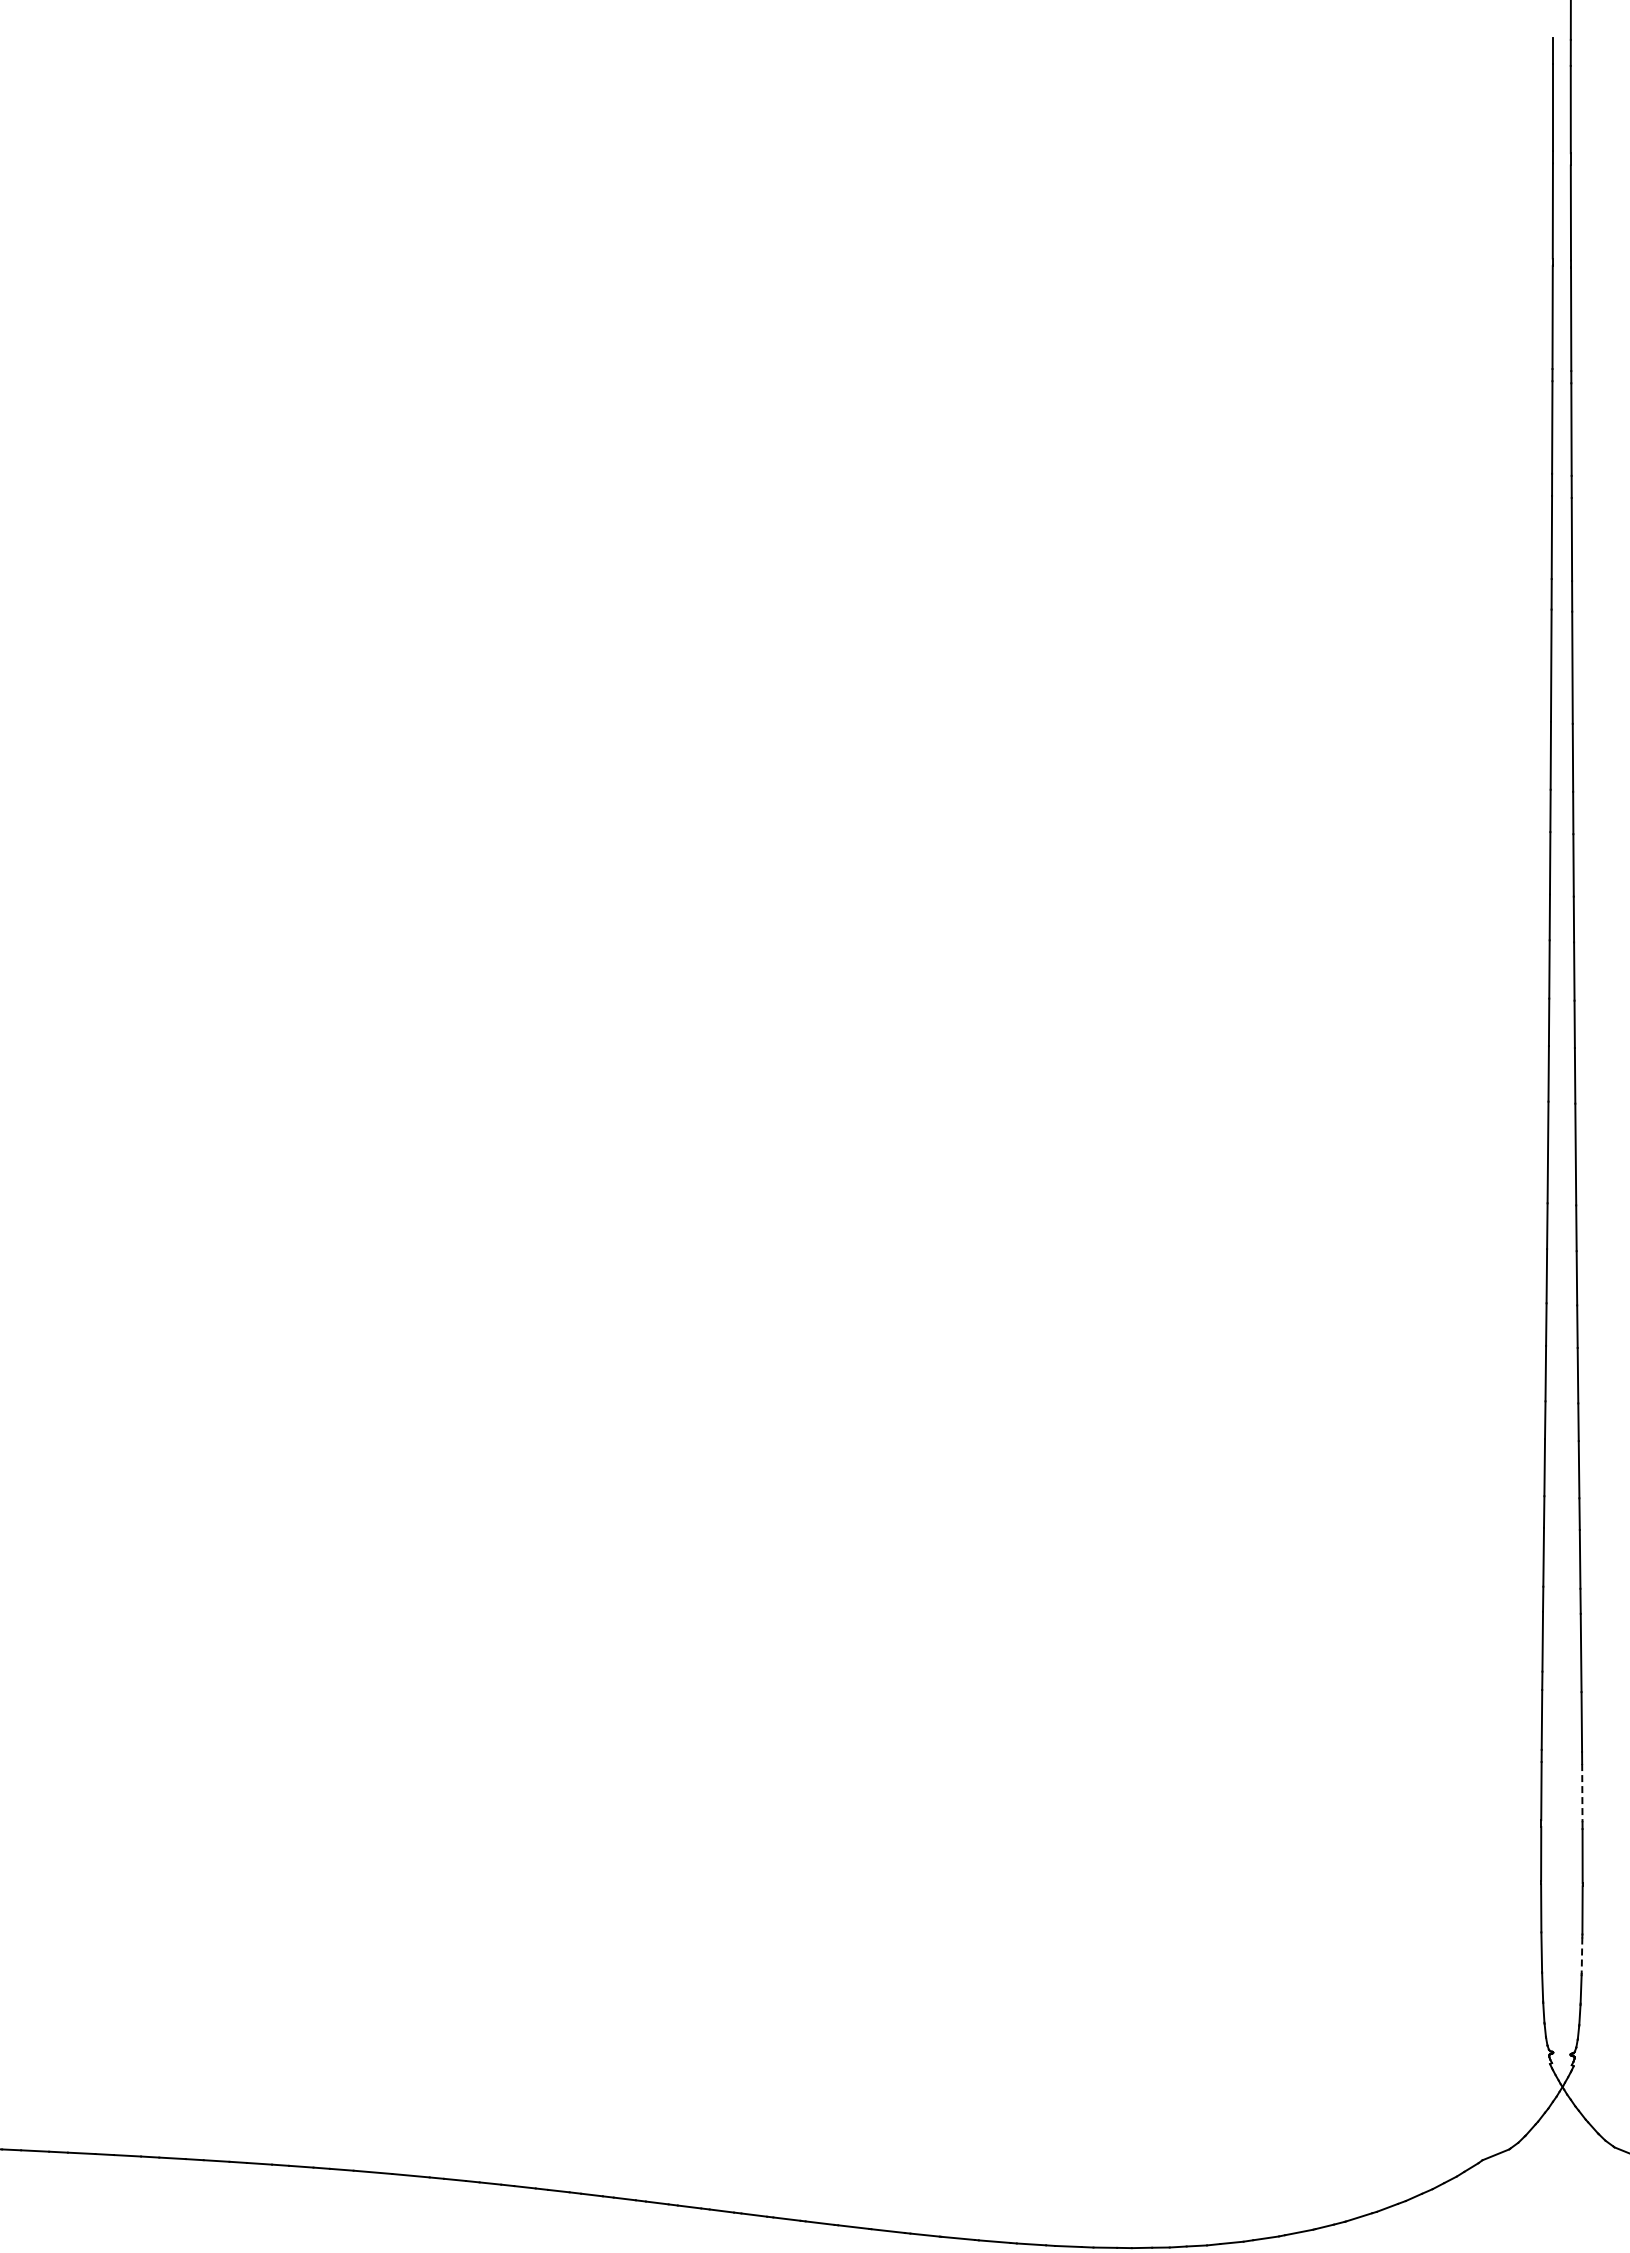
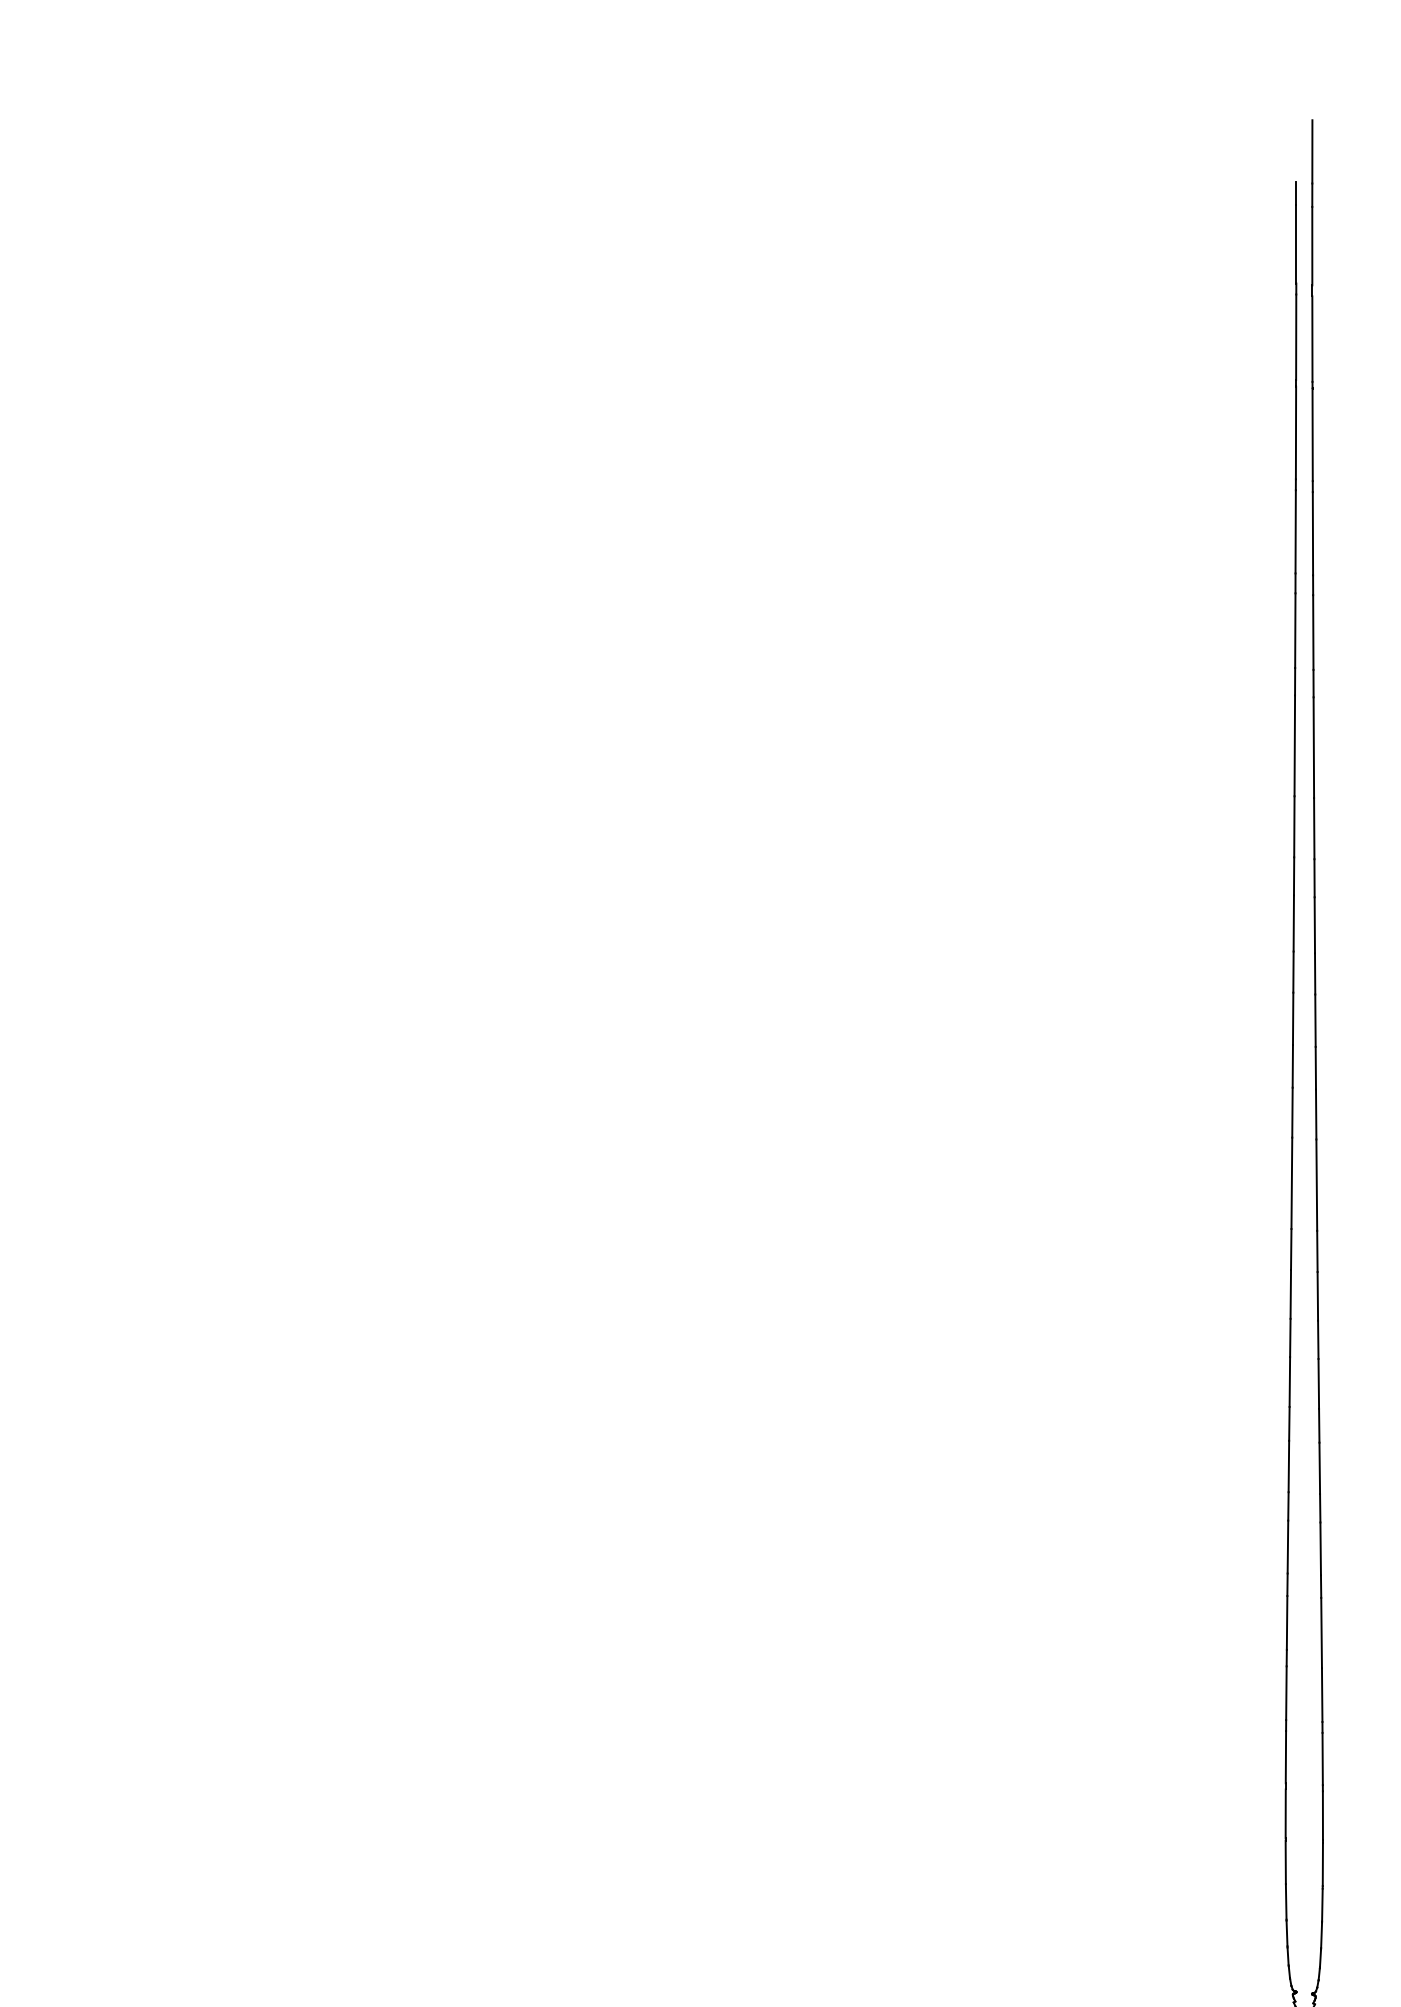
line: (1582, 1793) -> (1322, 1759), dashed -> solid
line: (1581, 1956) -> (1321, 1905), dashed -> solid

